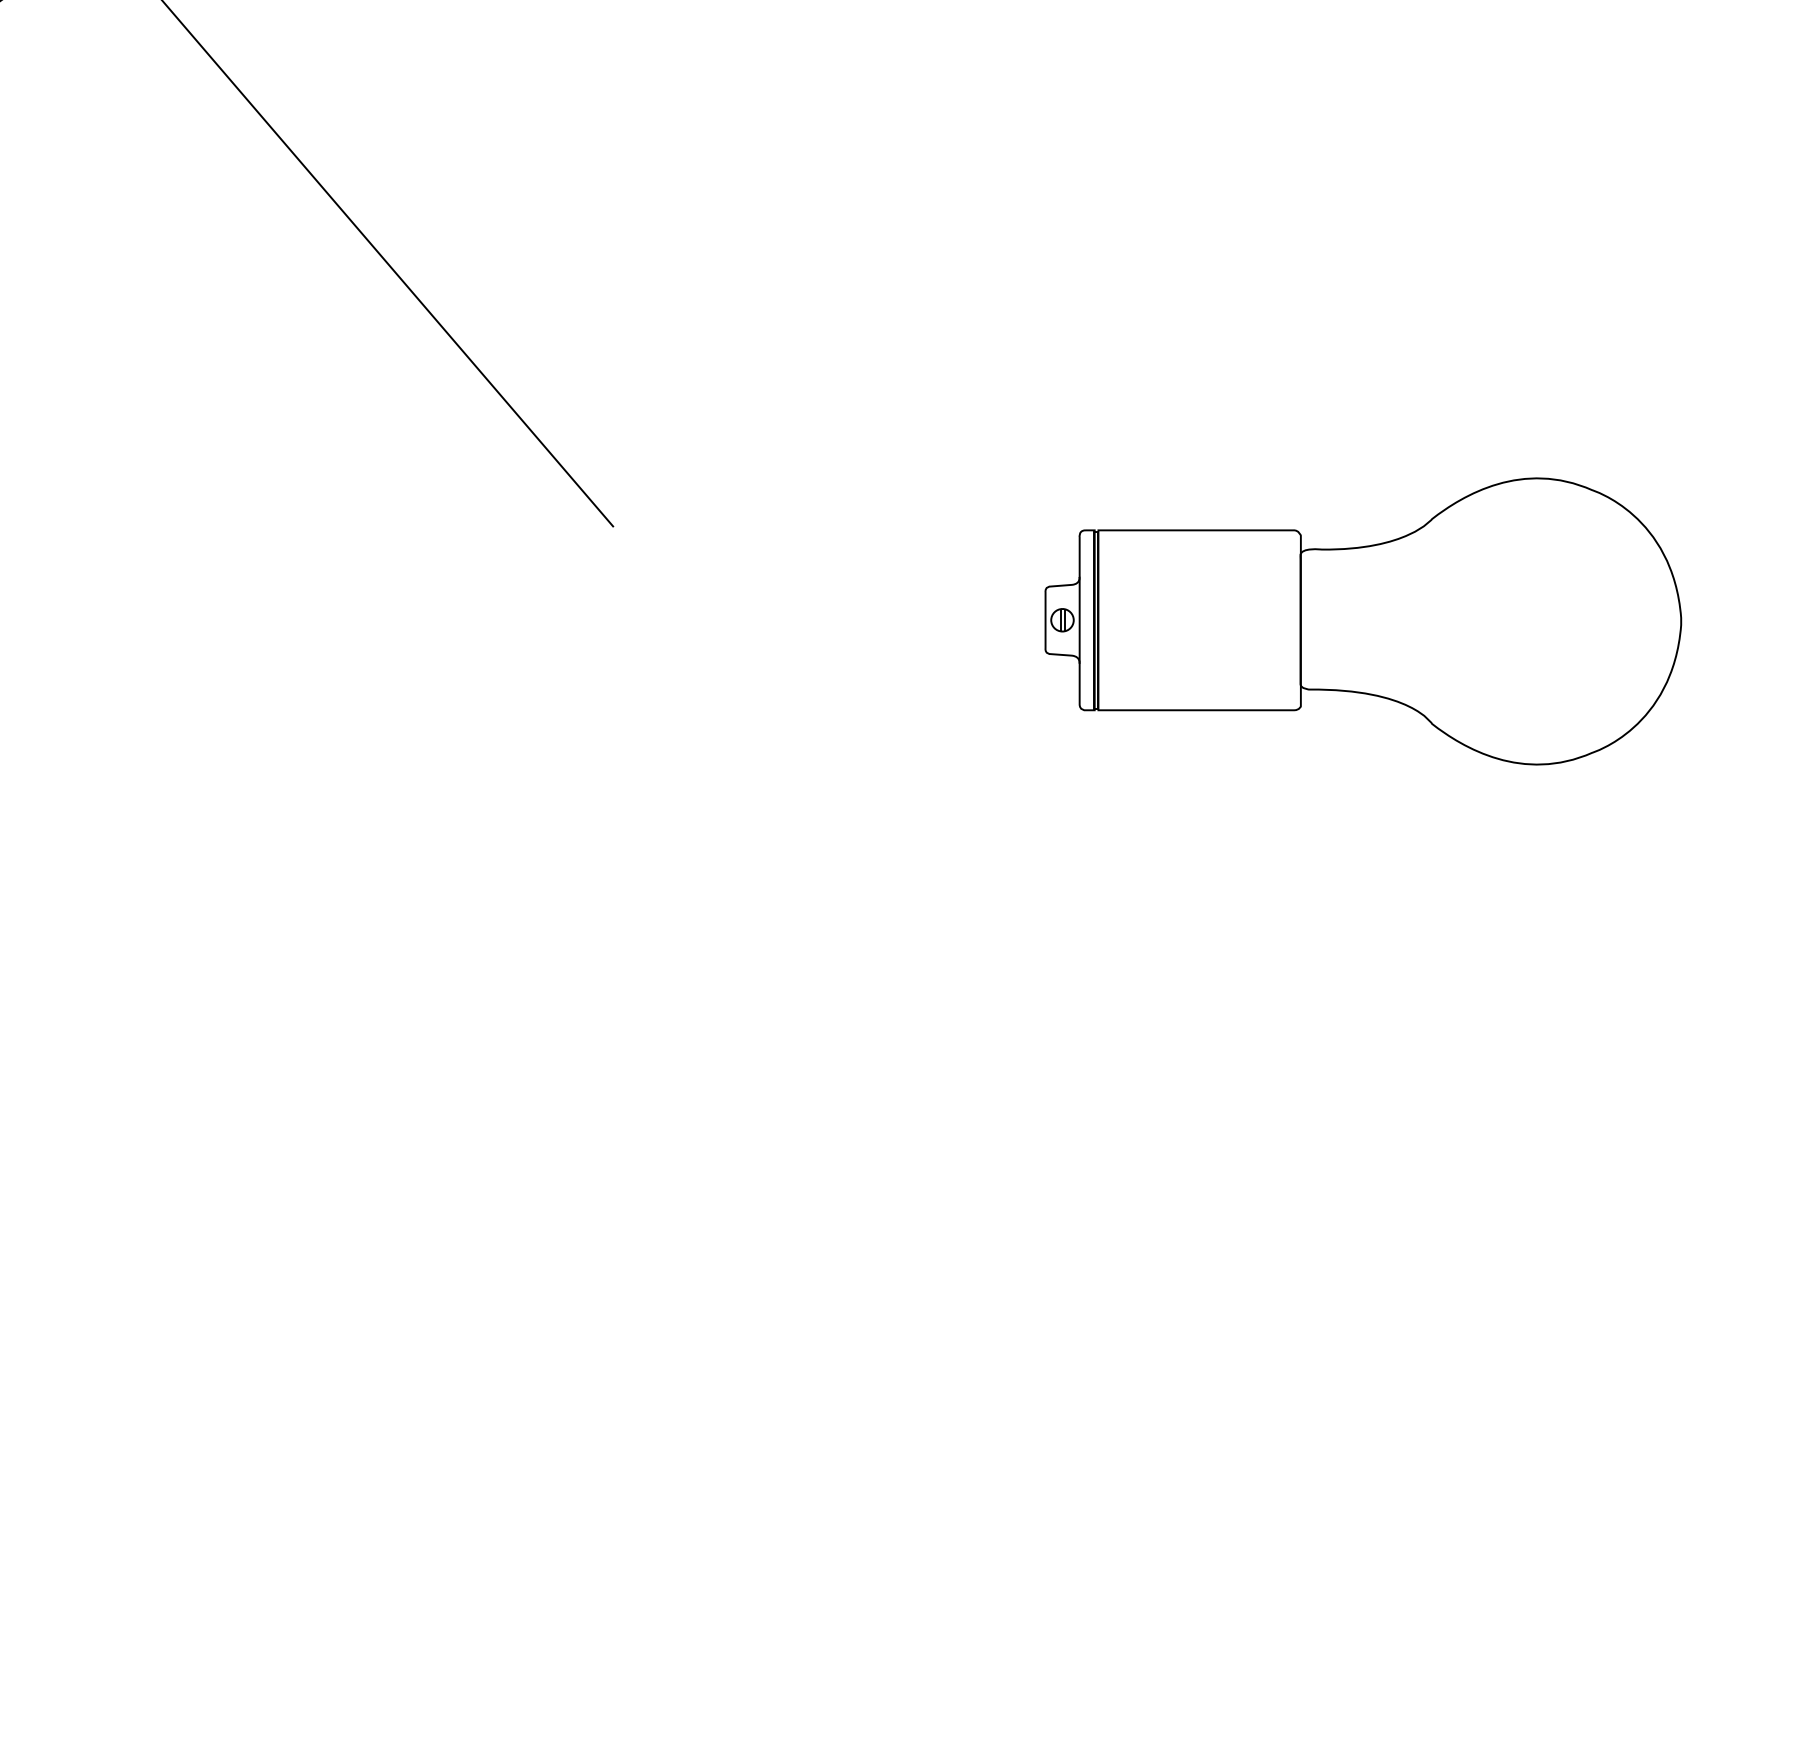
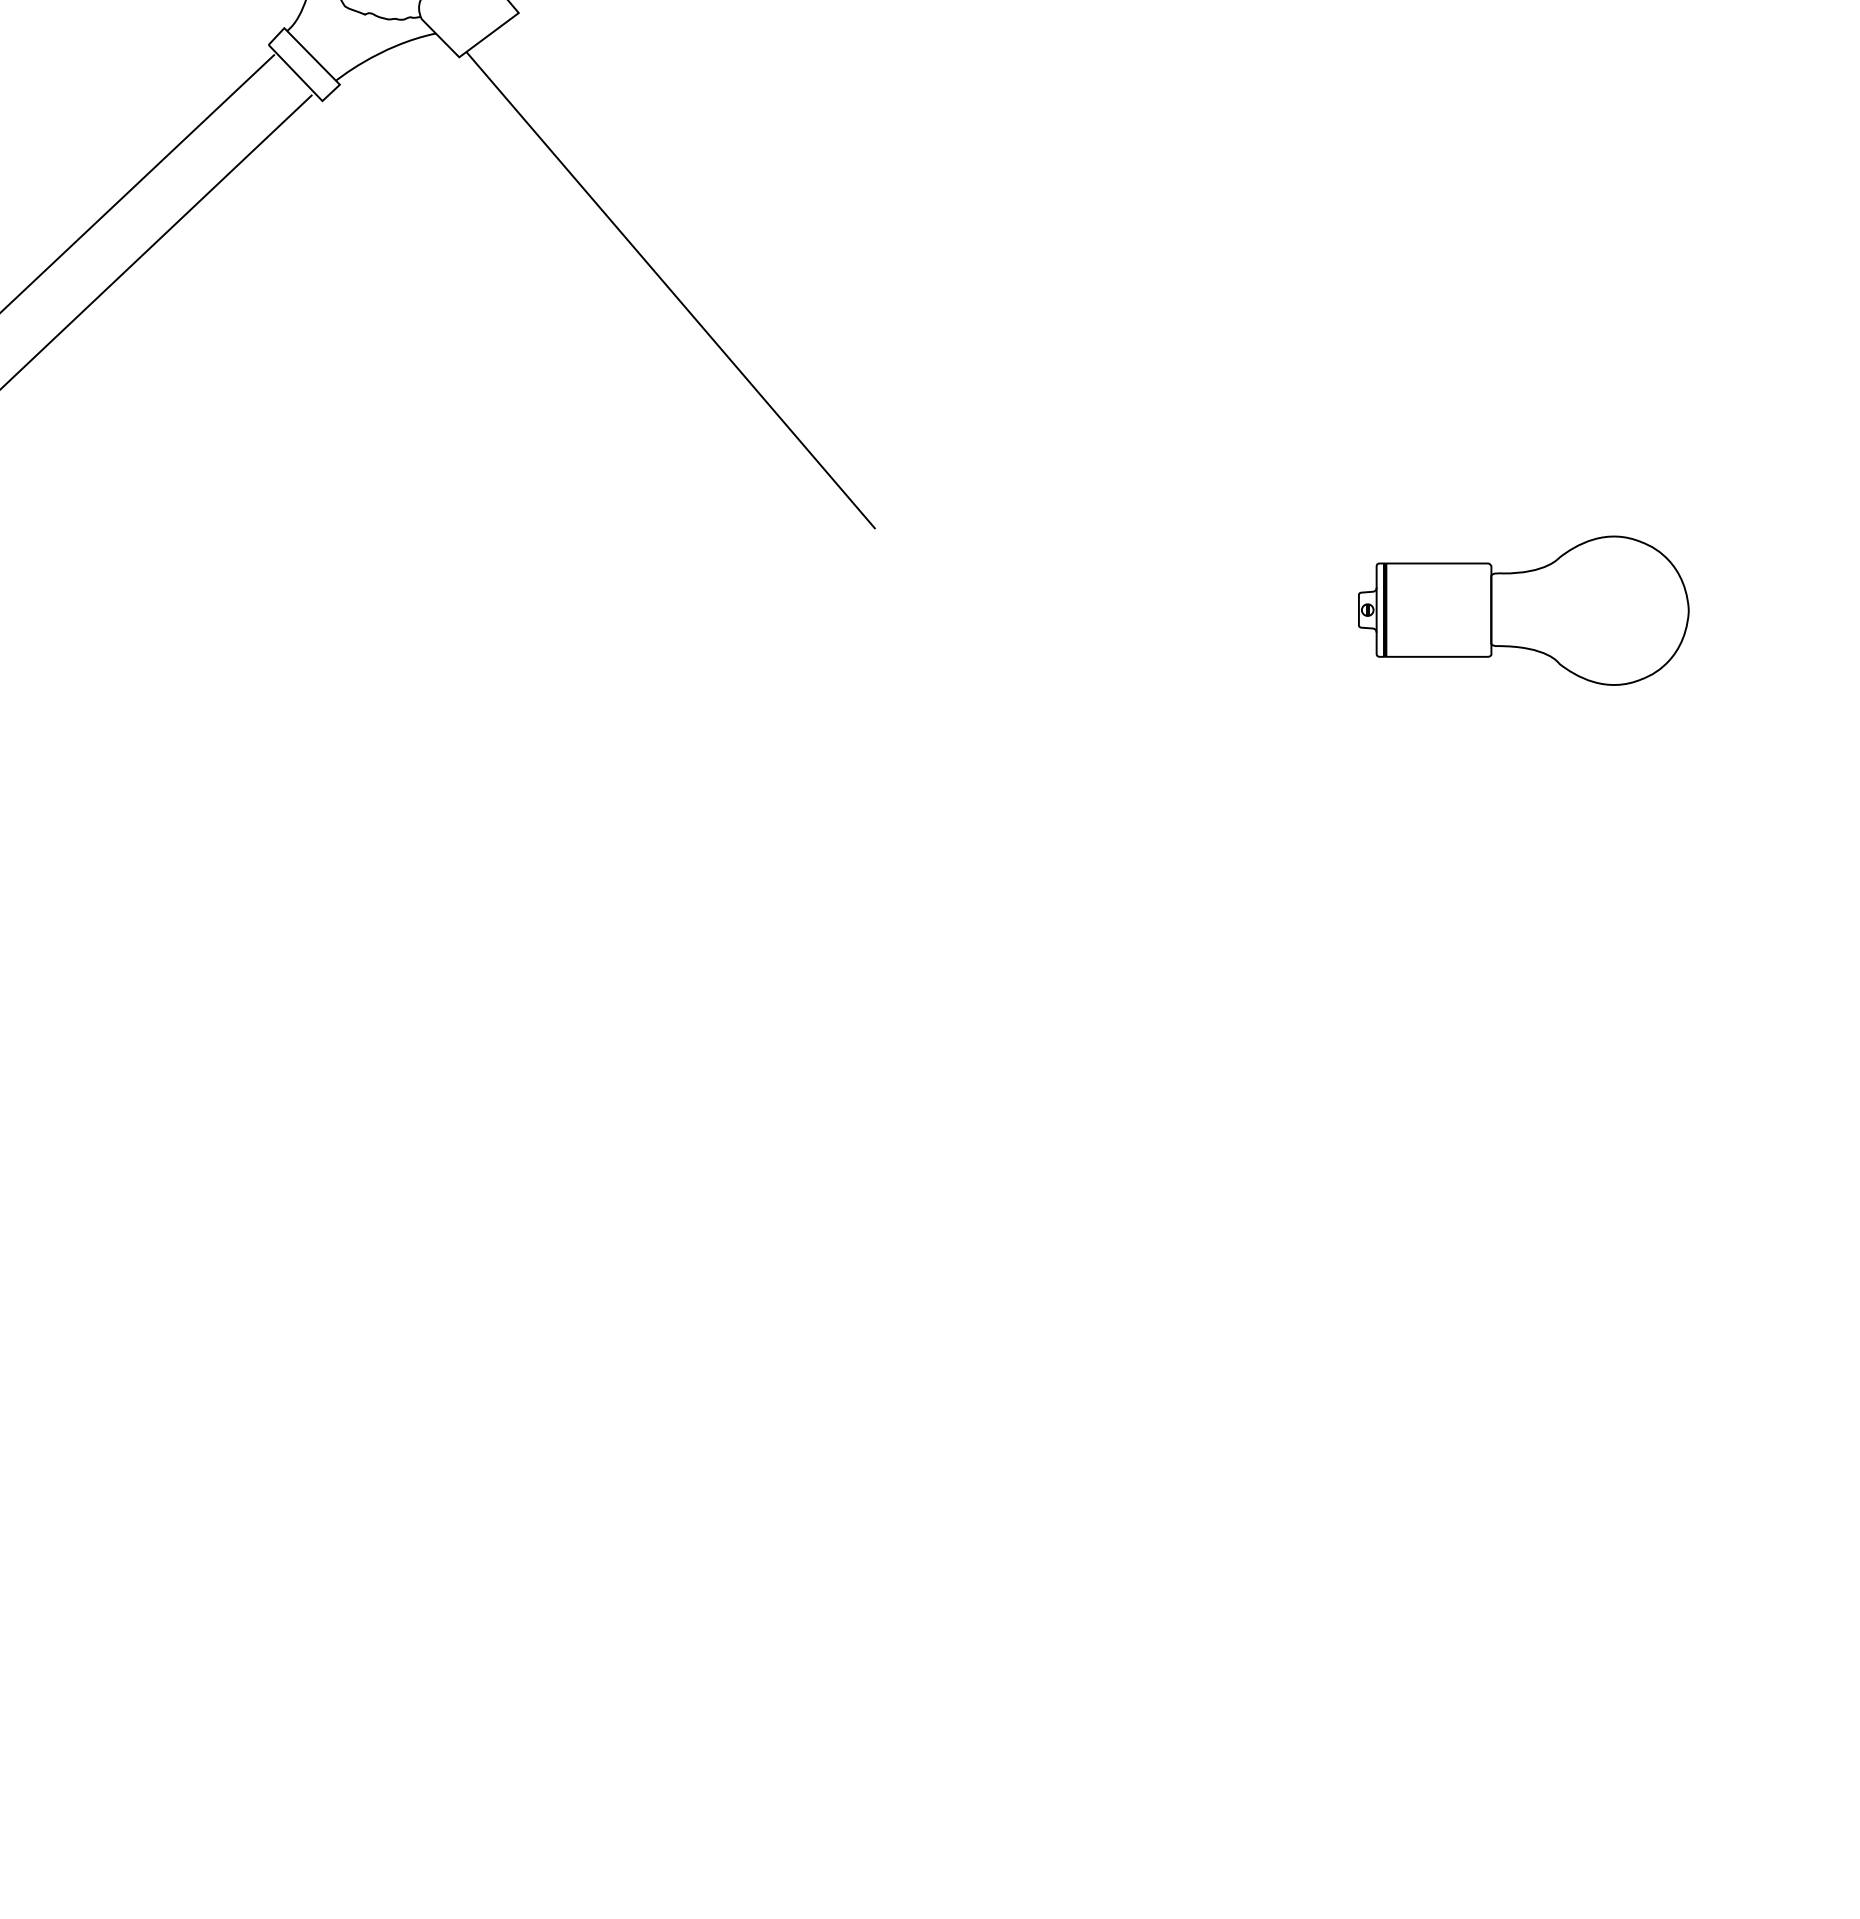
part: (1363, 621) -> (1523, 610), size x0.6

